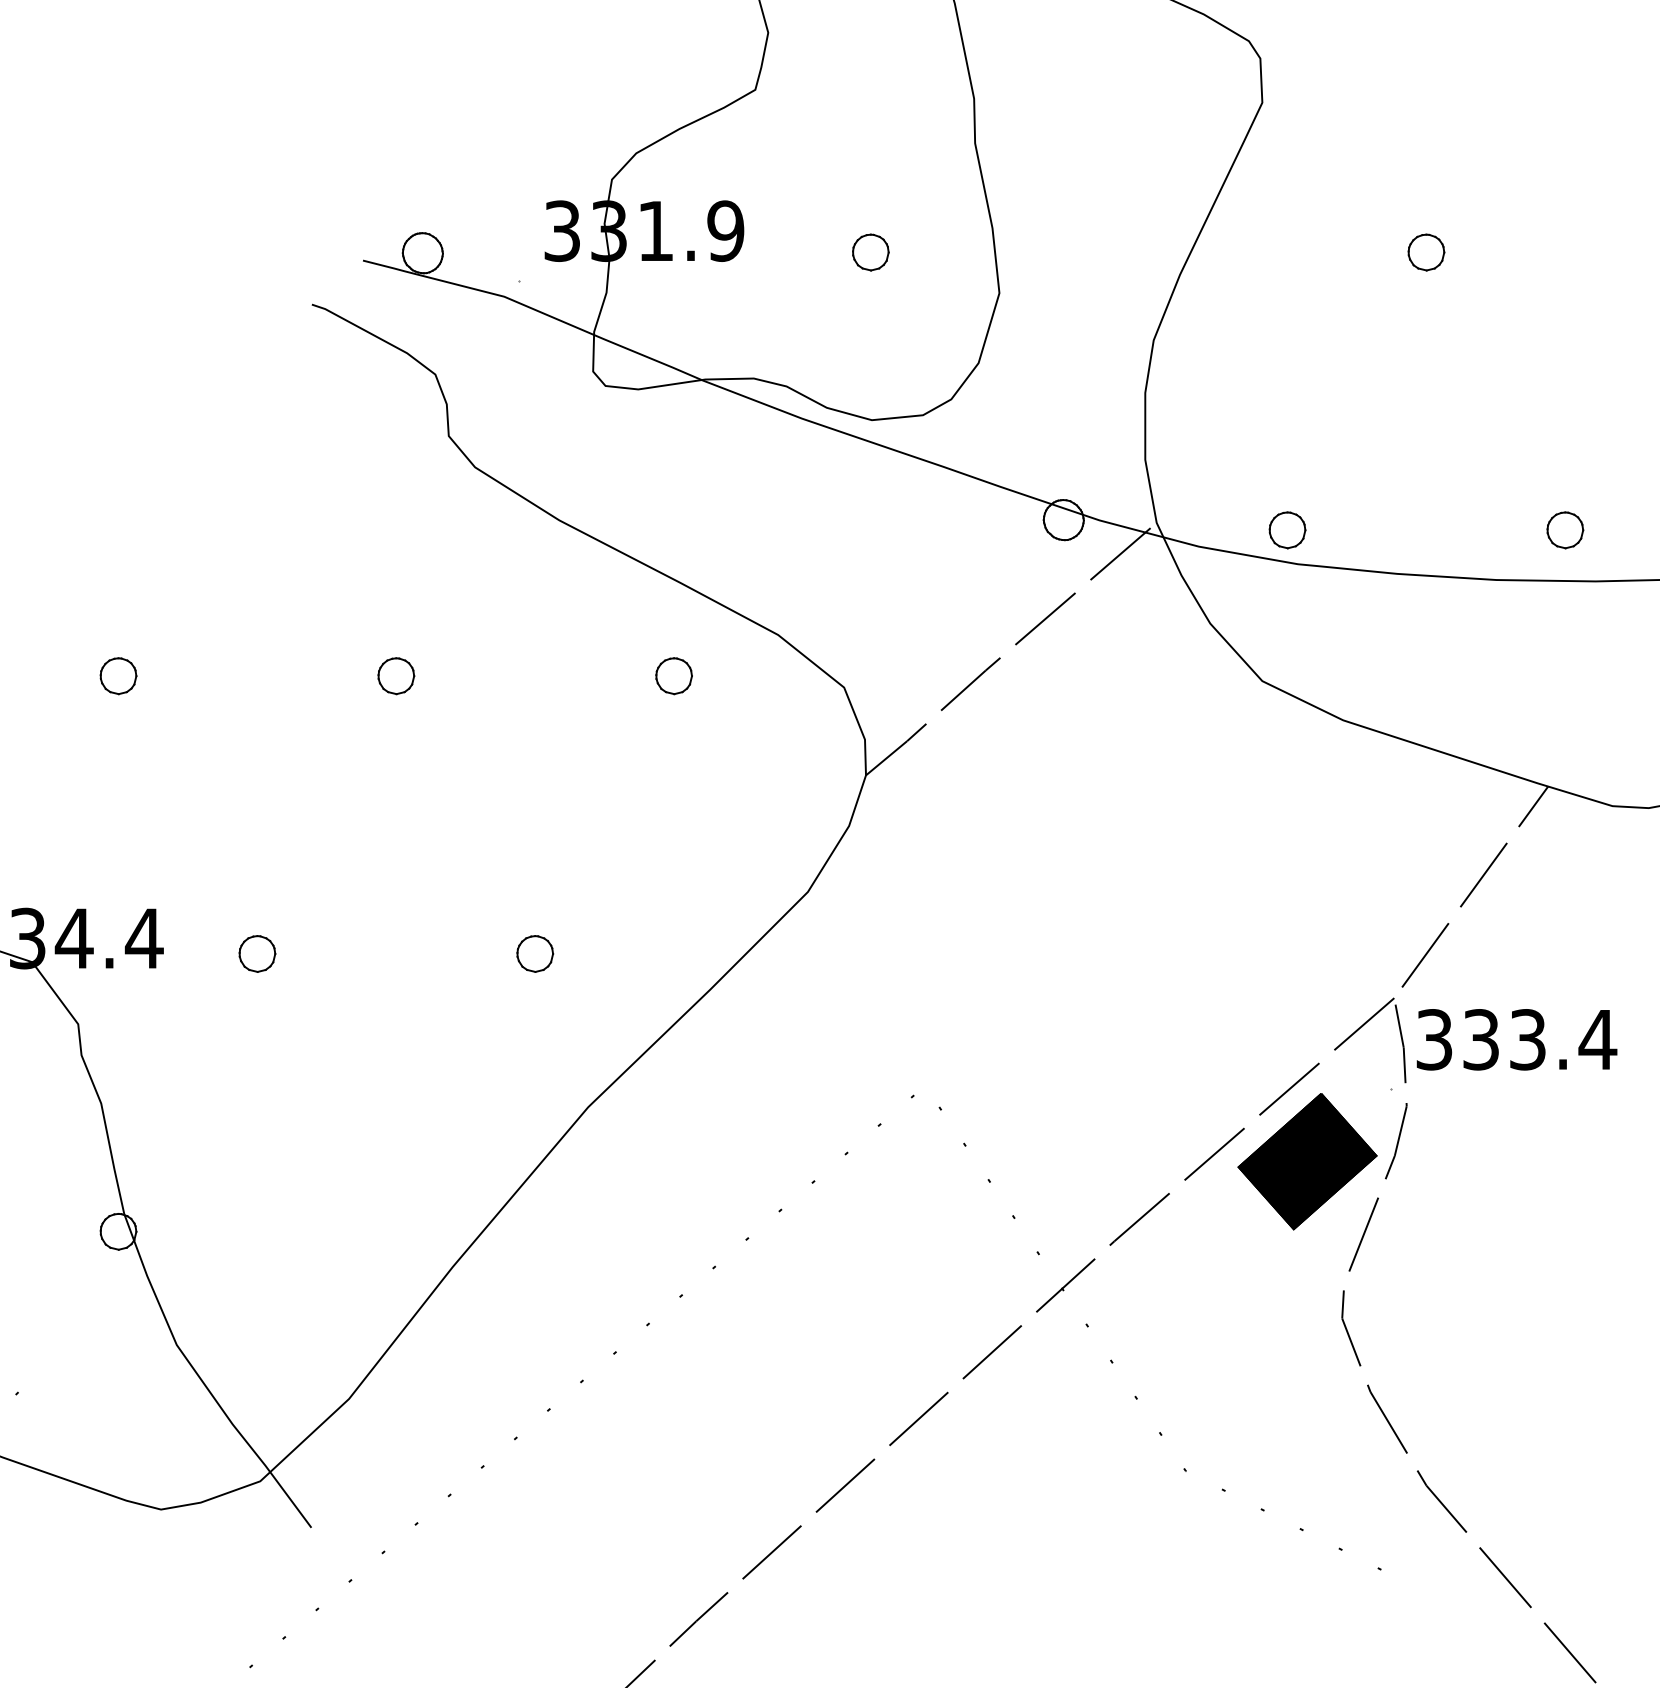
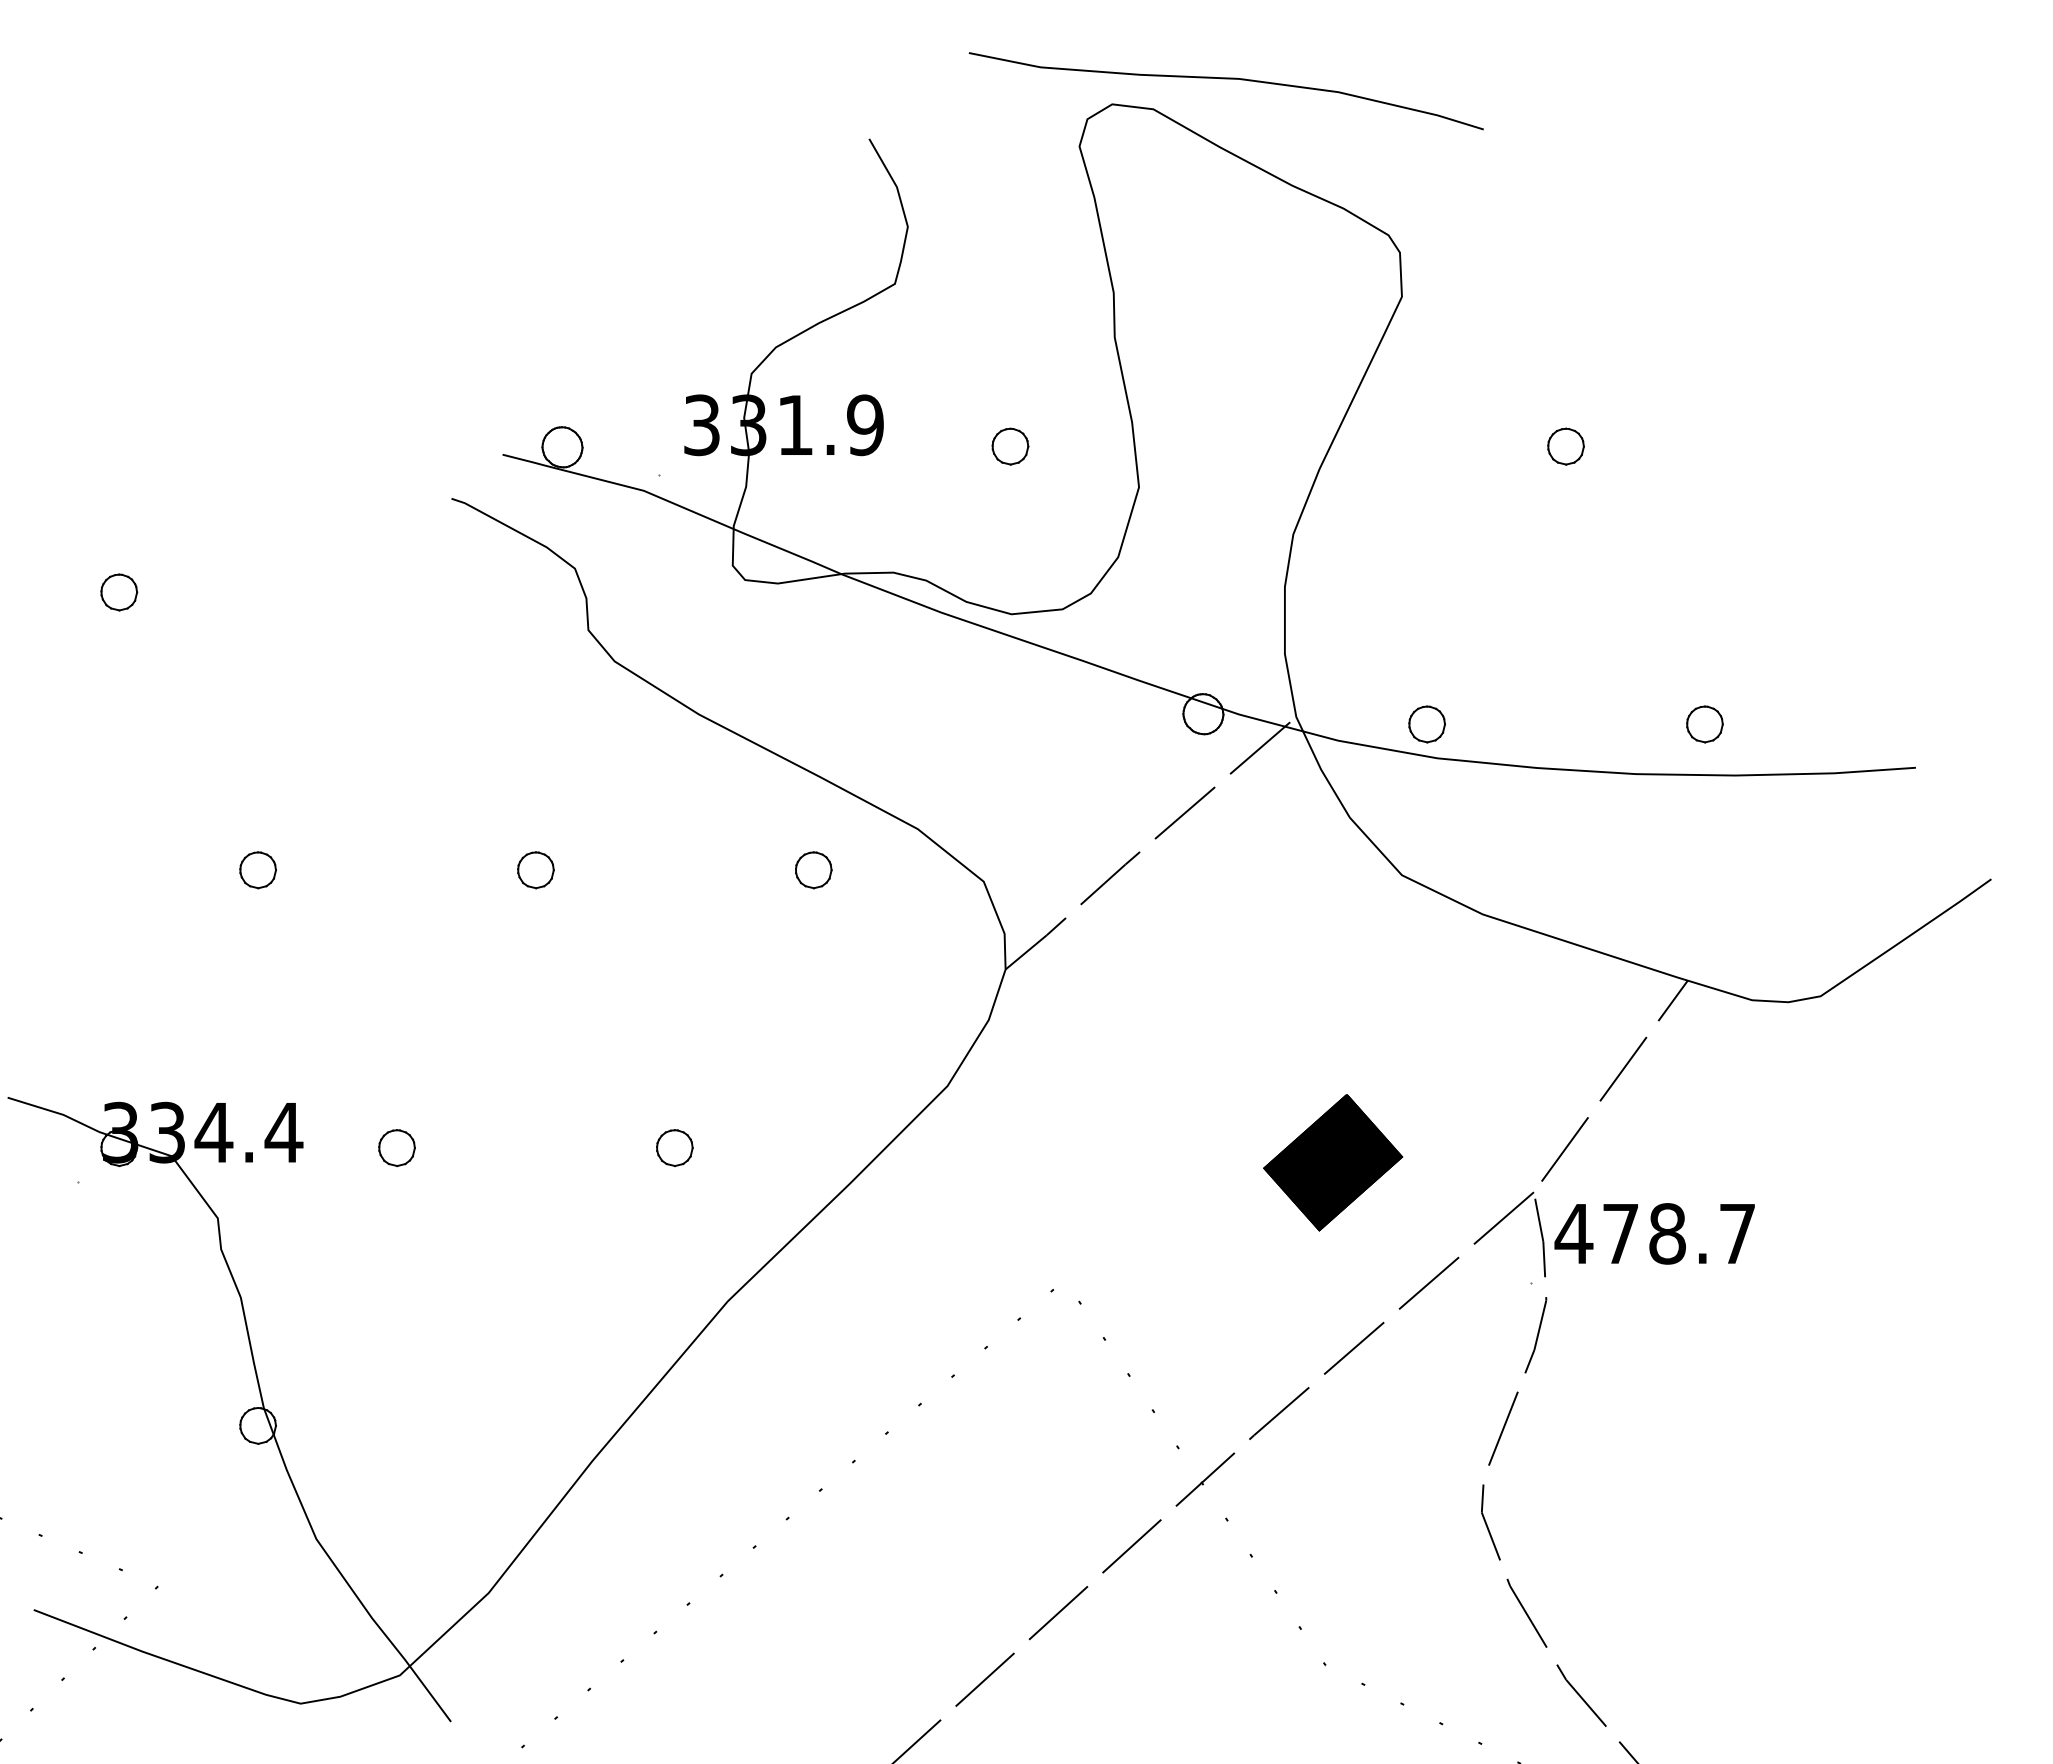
text: (1515, 1039) -> (1655, 1233), 333.4 -> 478.7
part: (1307, 1161) -> (1333, 1162), moved

